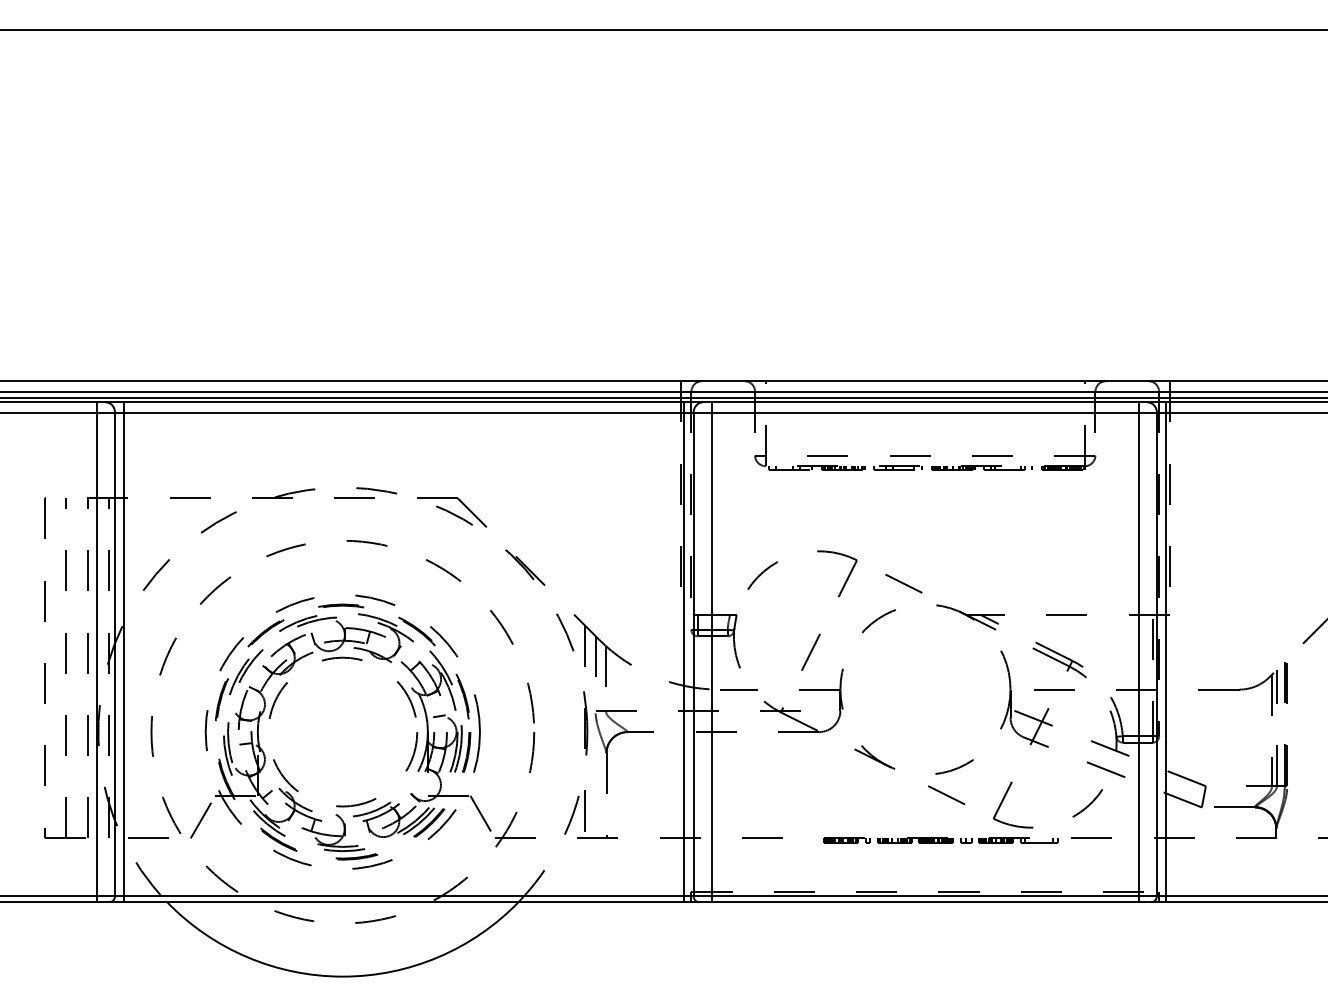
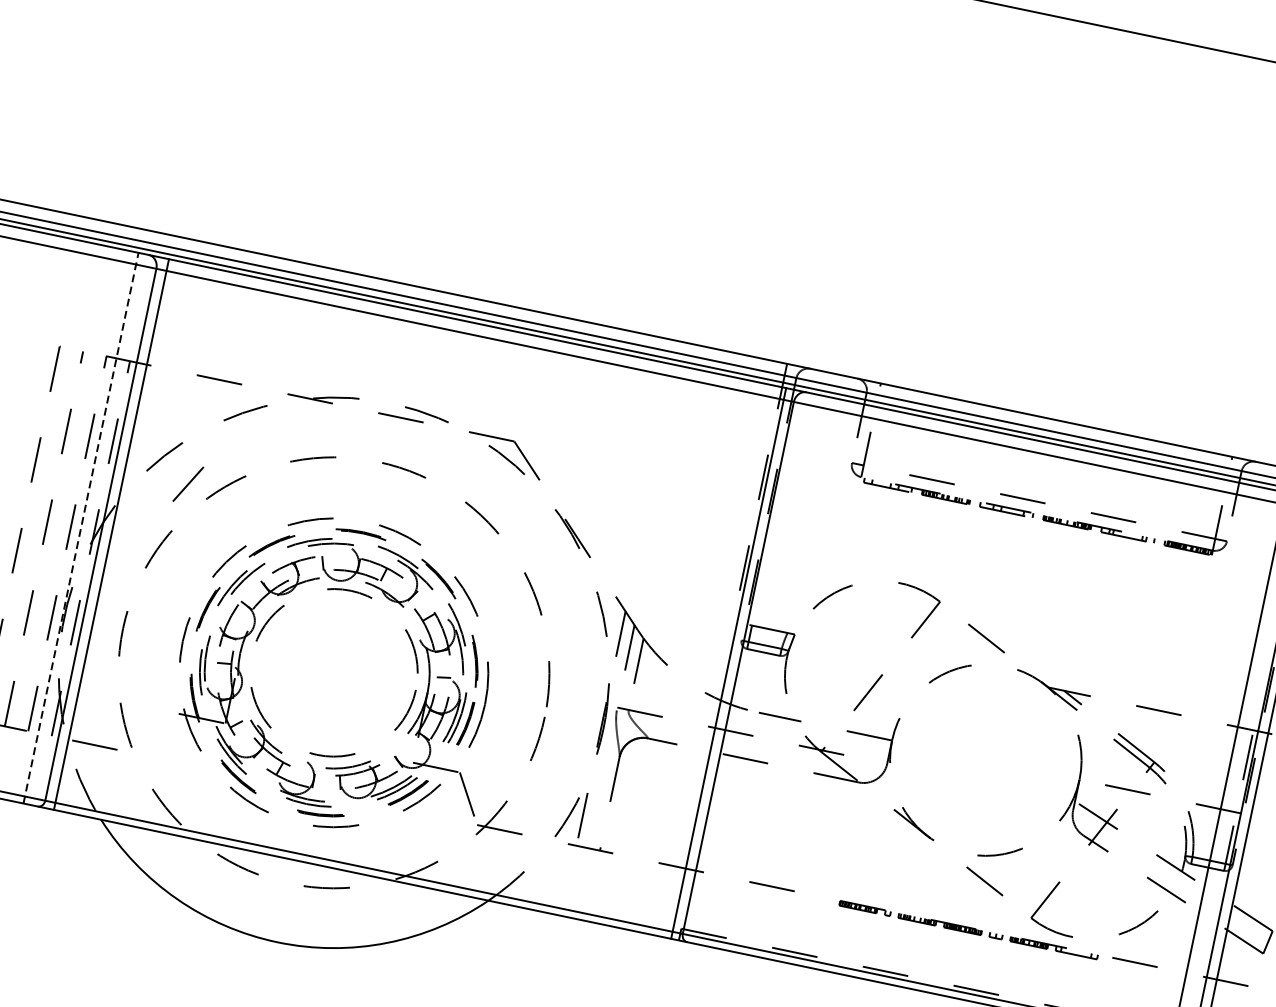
line: (96, 652) -> (80, 528), solid -> dashed
line: (711, 652) -> (758, 669), removed
line: (200, 820) -> (187, 484), moved

